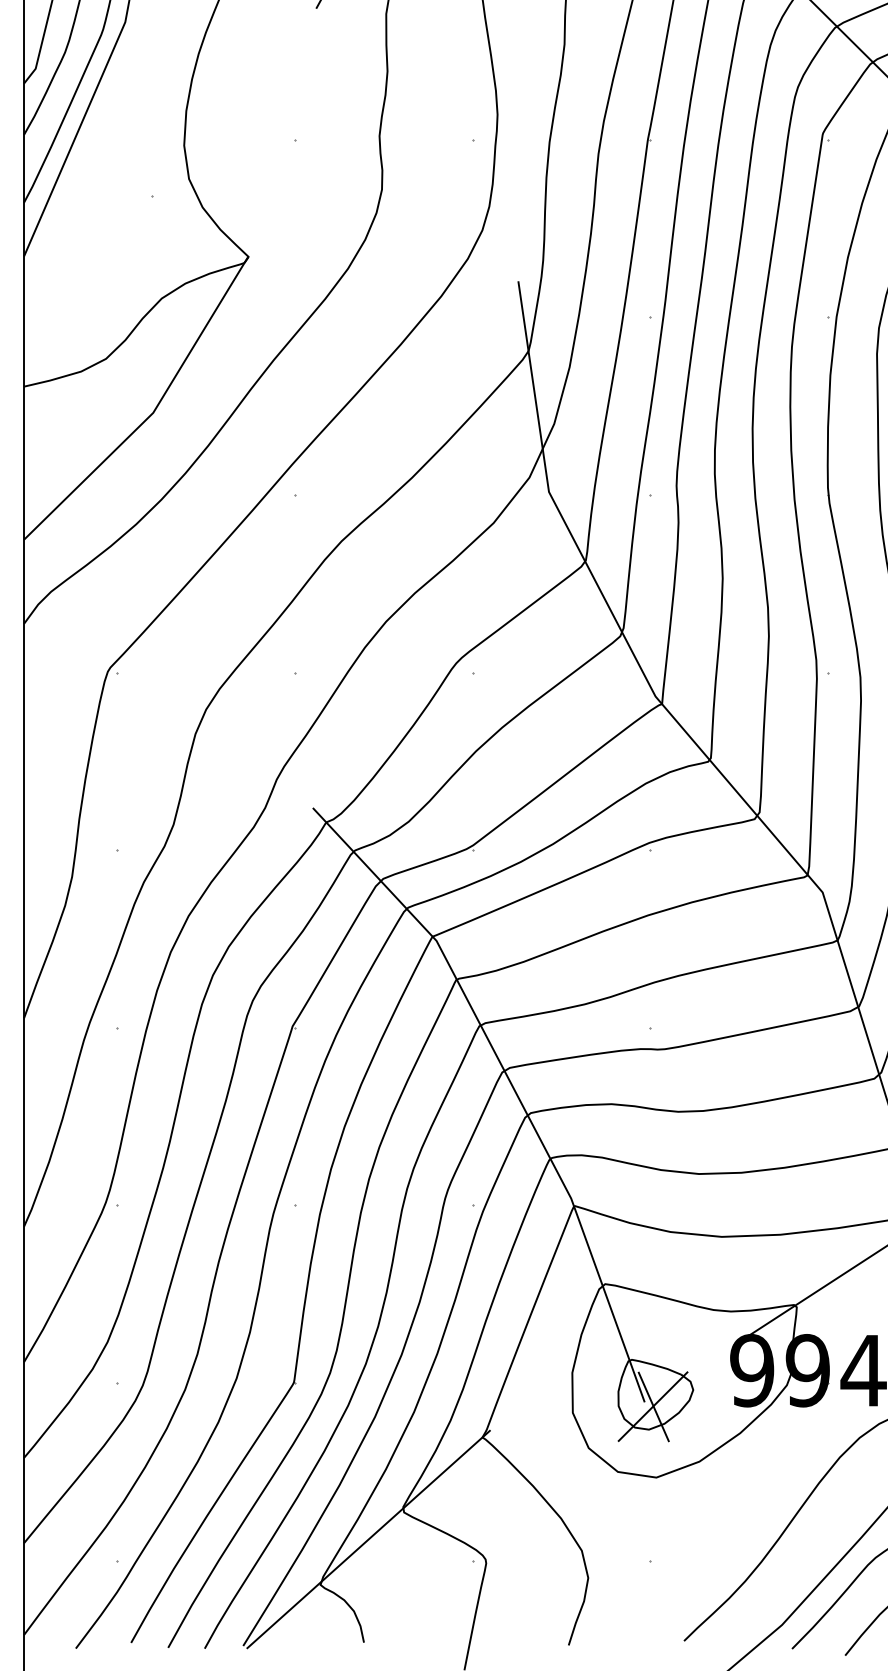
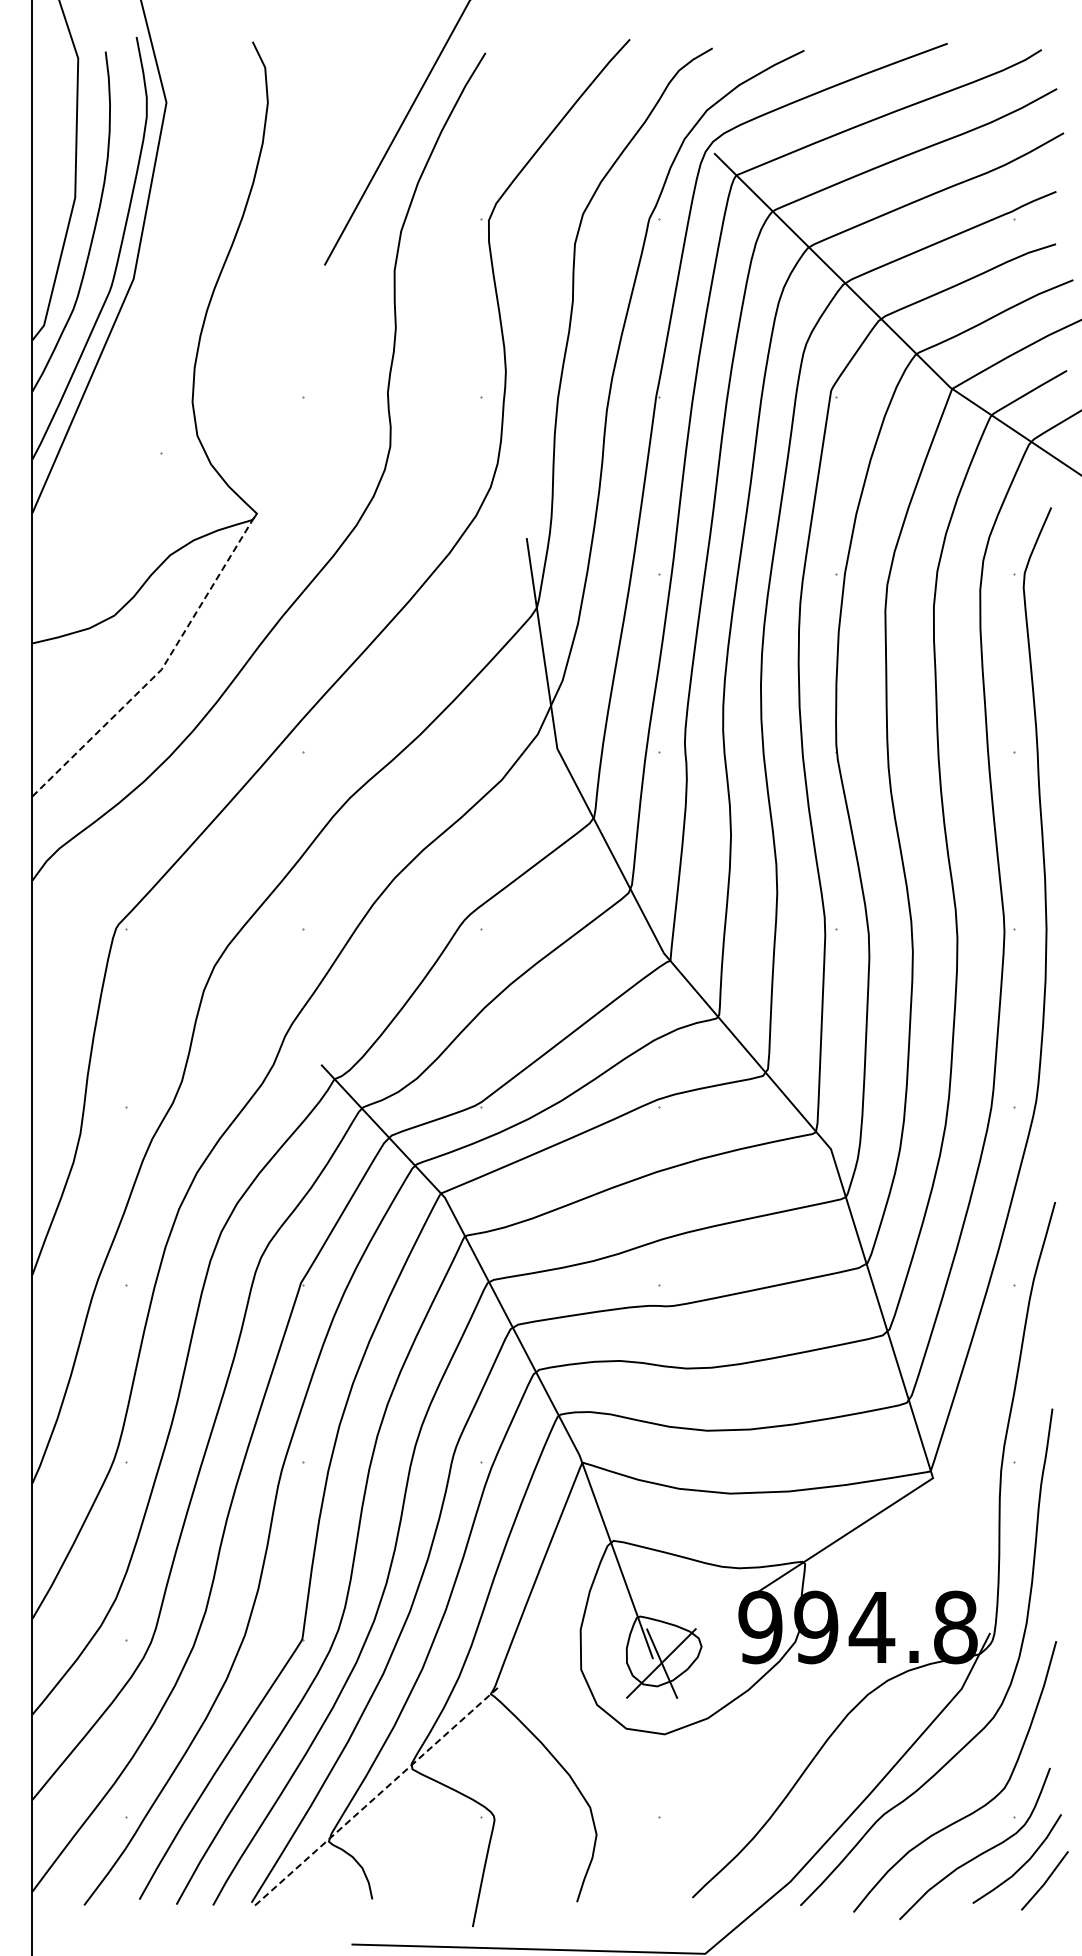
line: (153, 412) -> (161, 669), solid -> dashed
line: (368, 1539) -> (376, 1796), solid -> dashed

